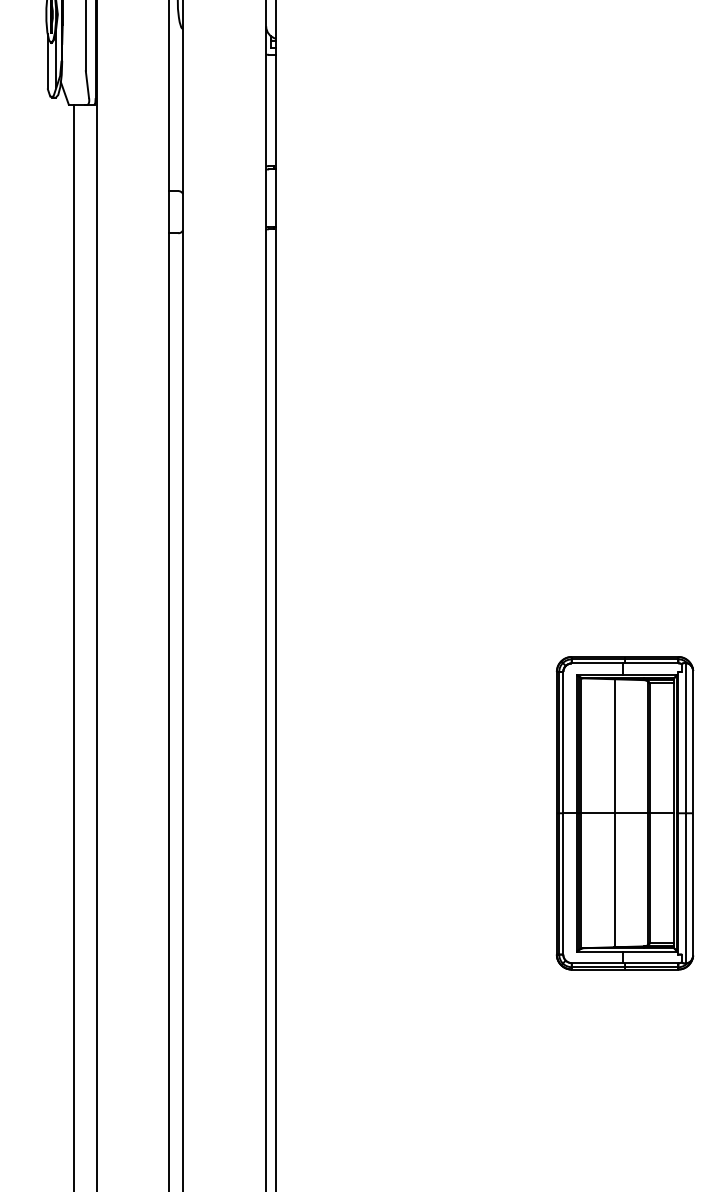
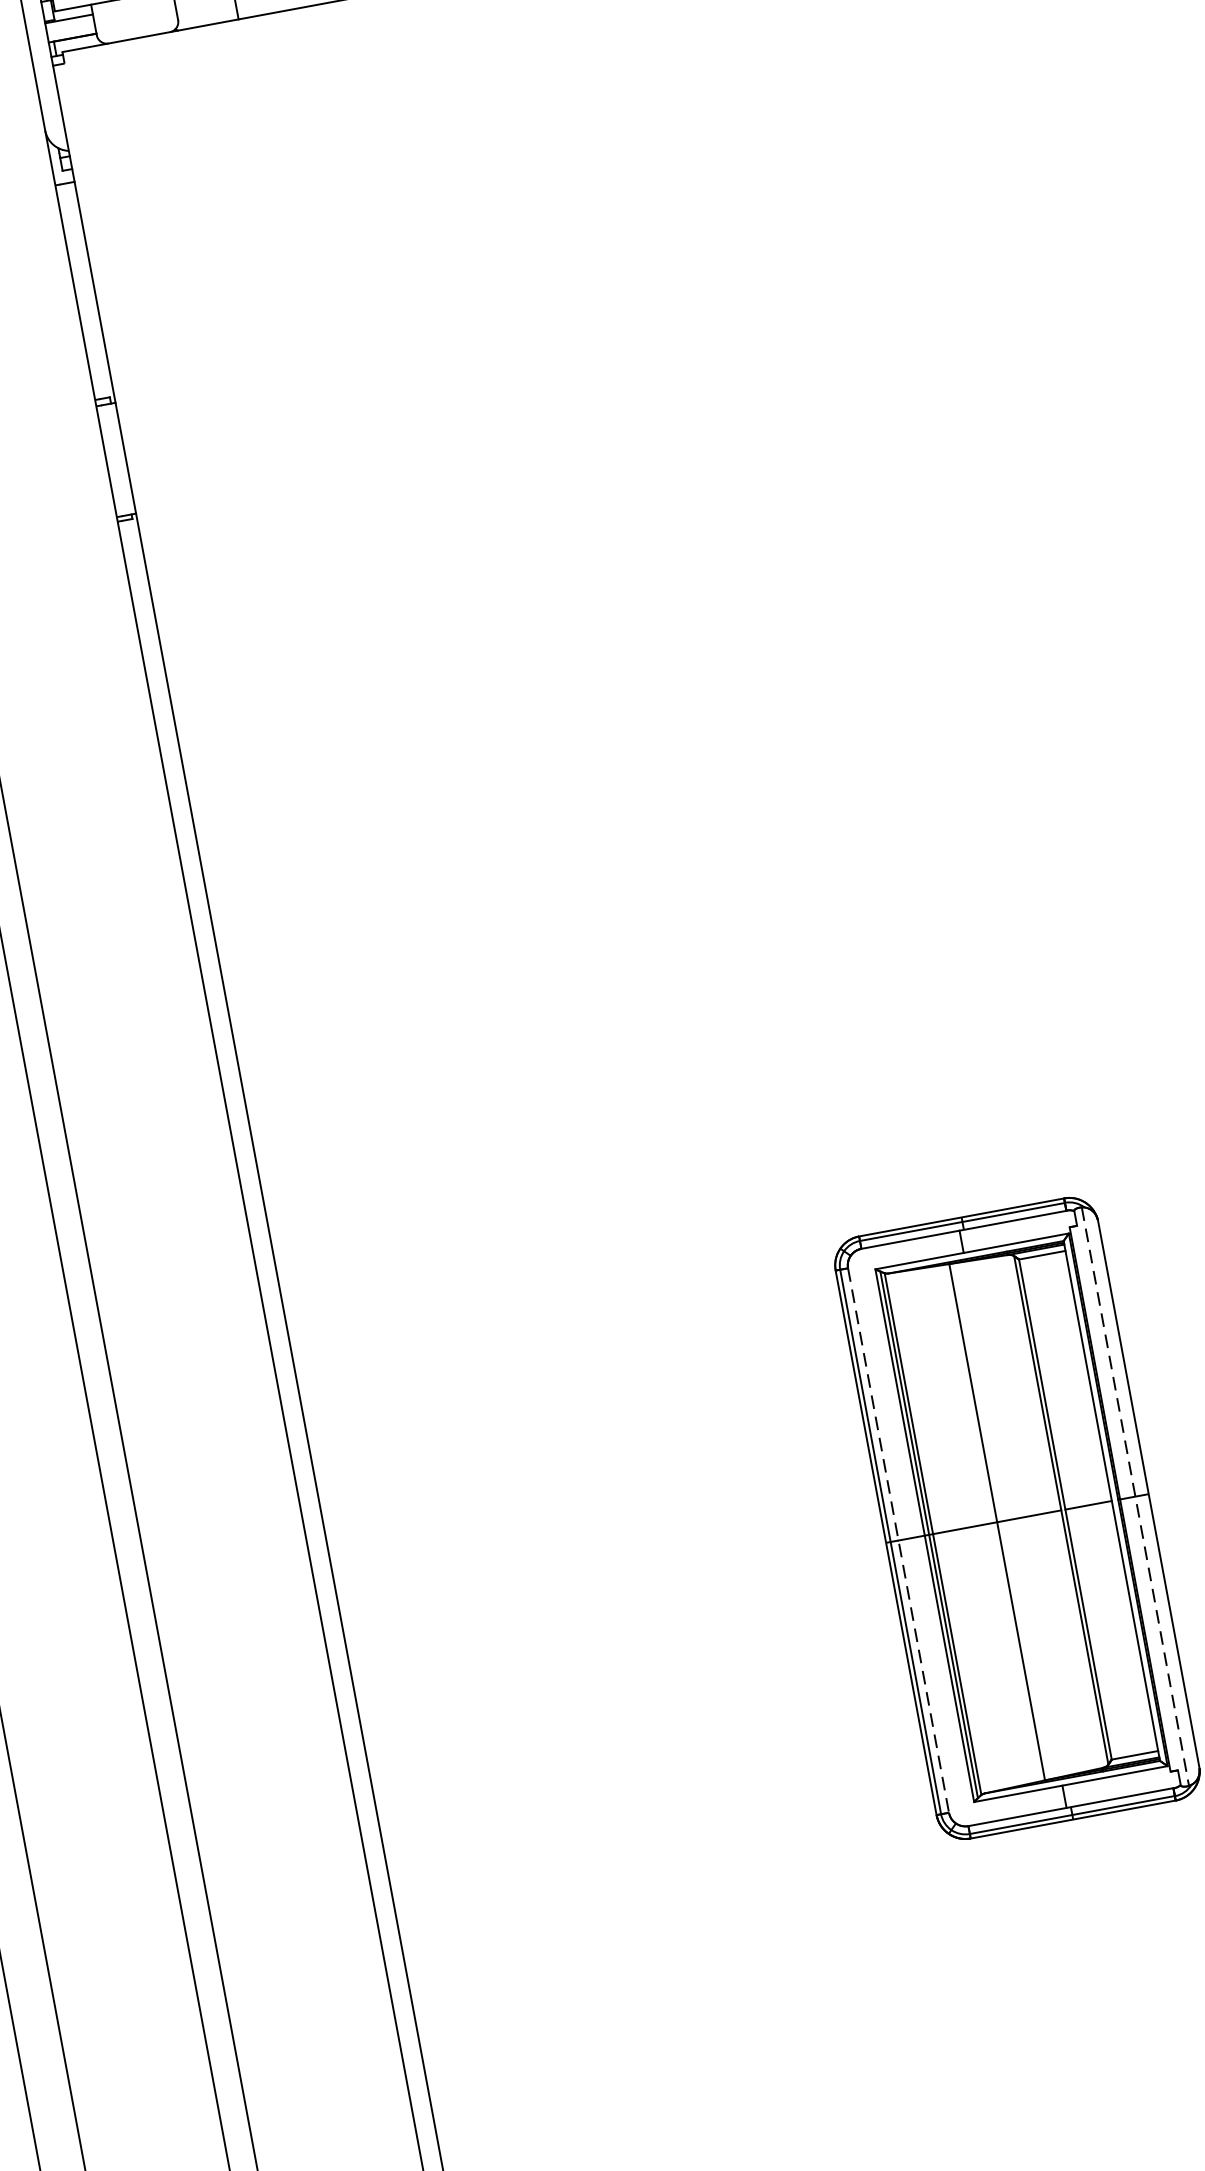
line: (563, 813) -> (898, 1540), solid -> dashed
line: (686, 813) -> (1135, 1496), solid -> dashed

